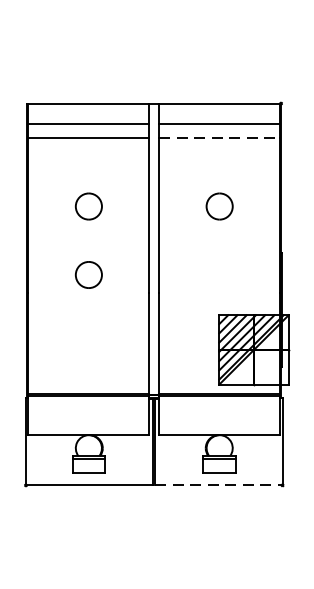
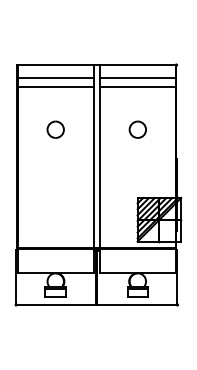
line: (219, 137) -> (137, 86), dashed -> solid
part: (88, 274) -> (55, 172), removed
line: (219, 484) -> (137, 304), dashed -> solid

